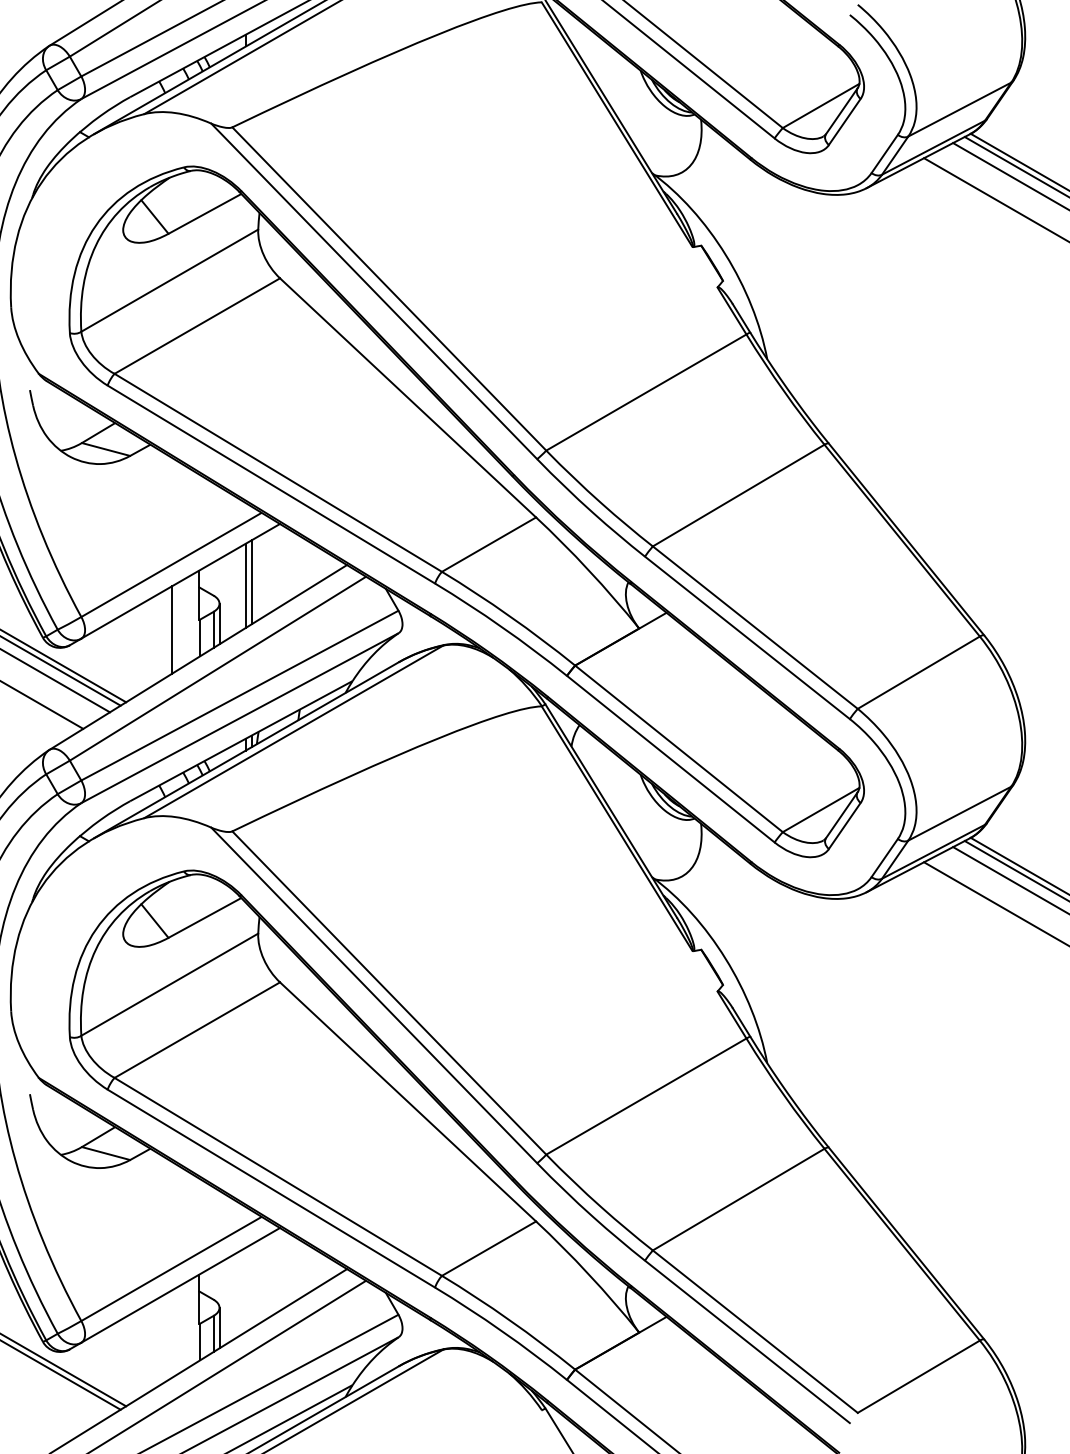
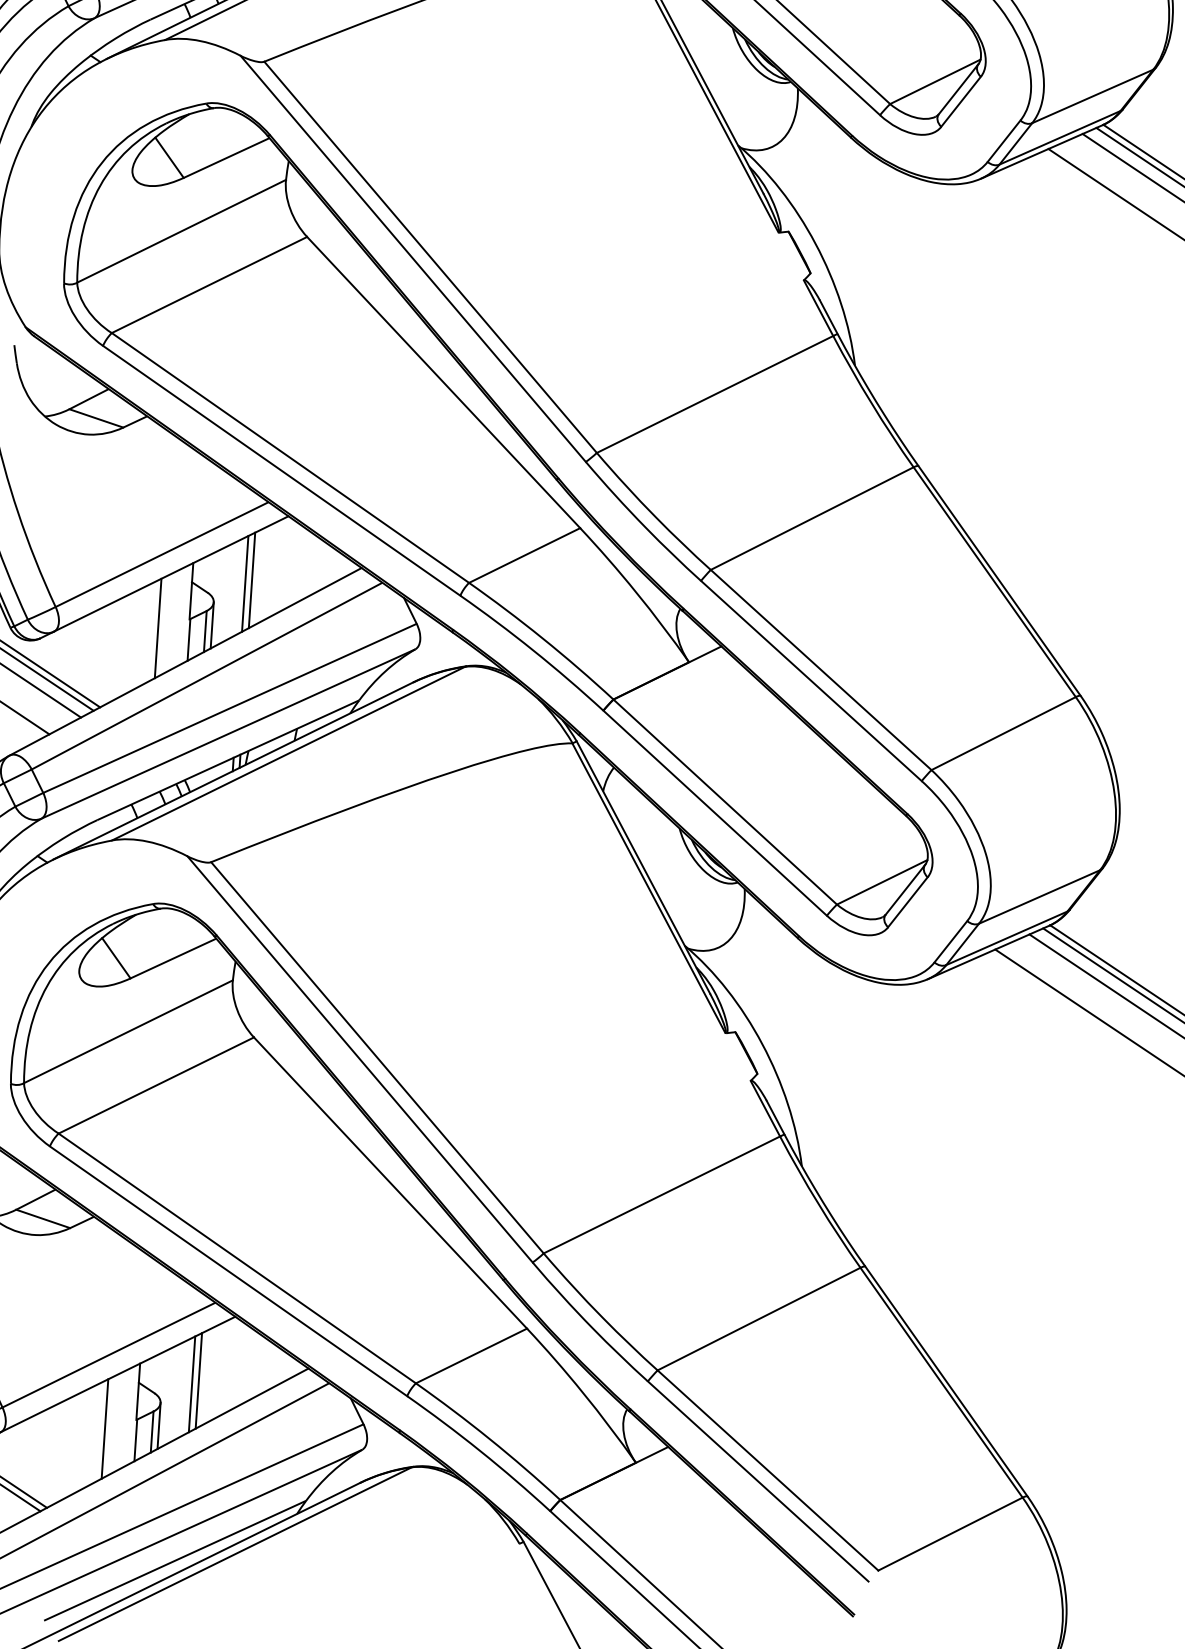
line: (251, 1286) -> (198, 1381), added
line: (246, 1289) -> (192, 1384), added
line: (172, 1333) -> (105, 1428), added

